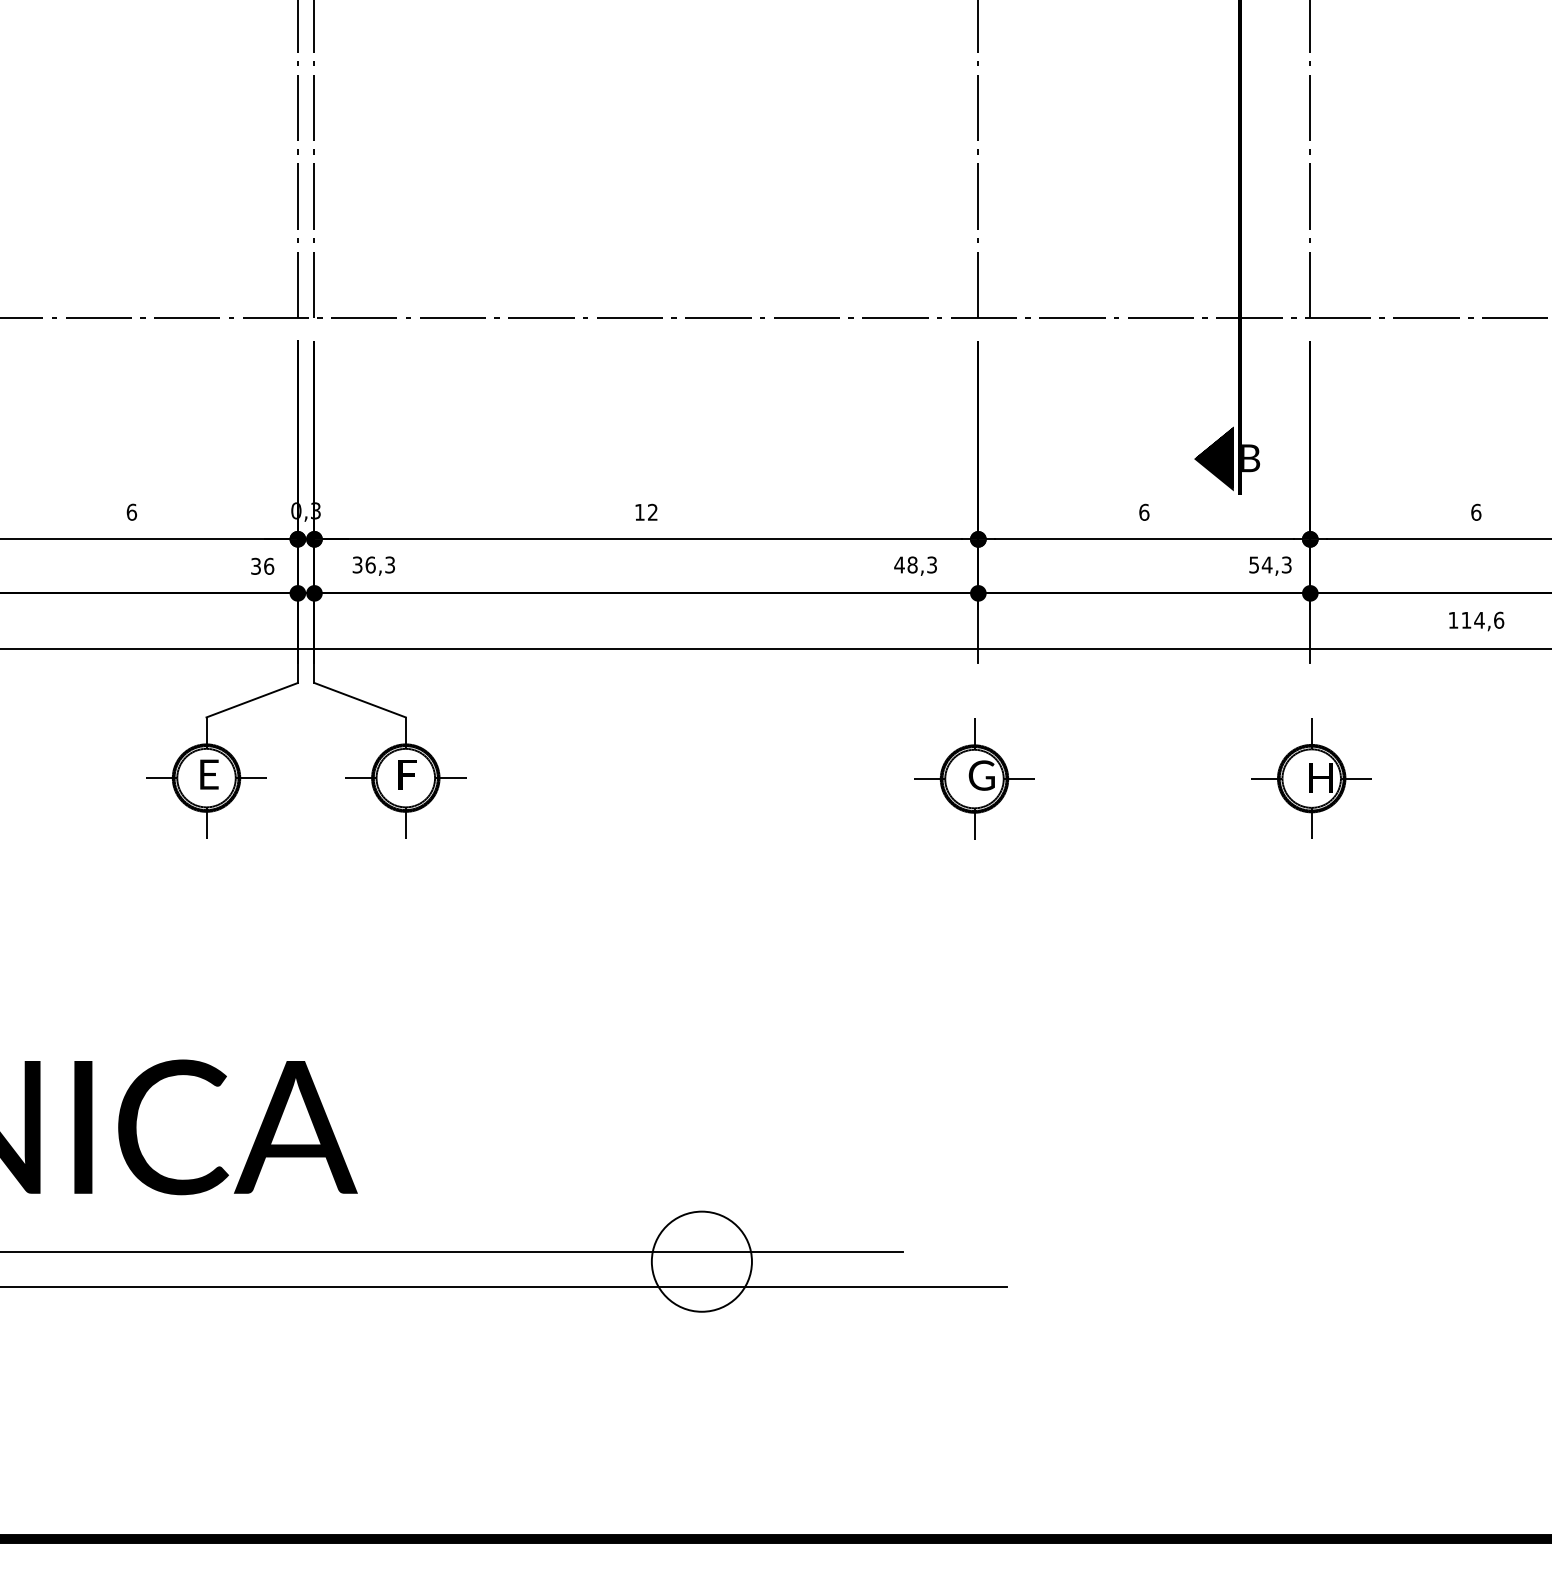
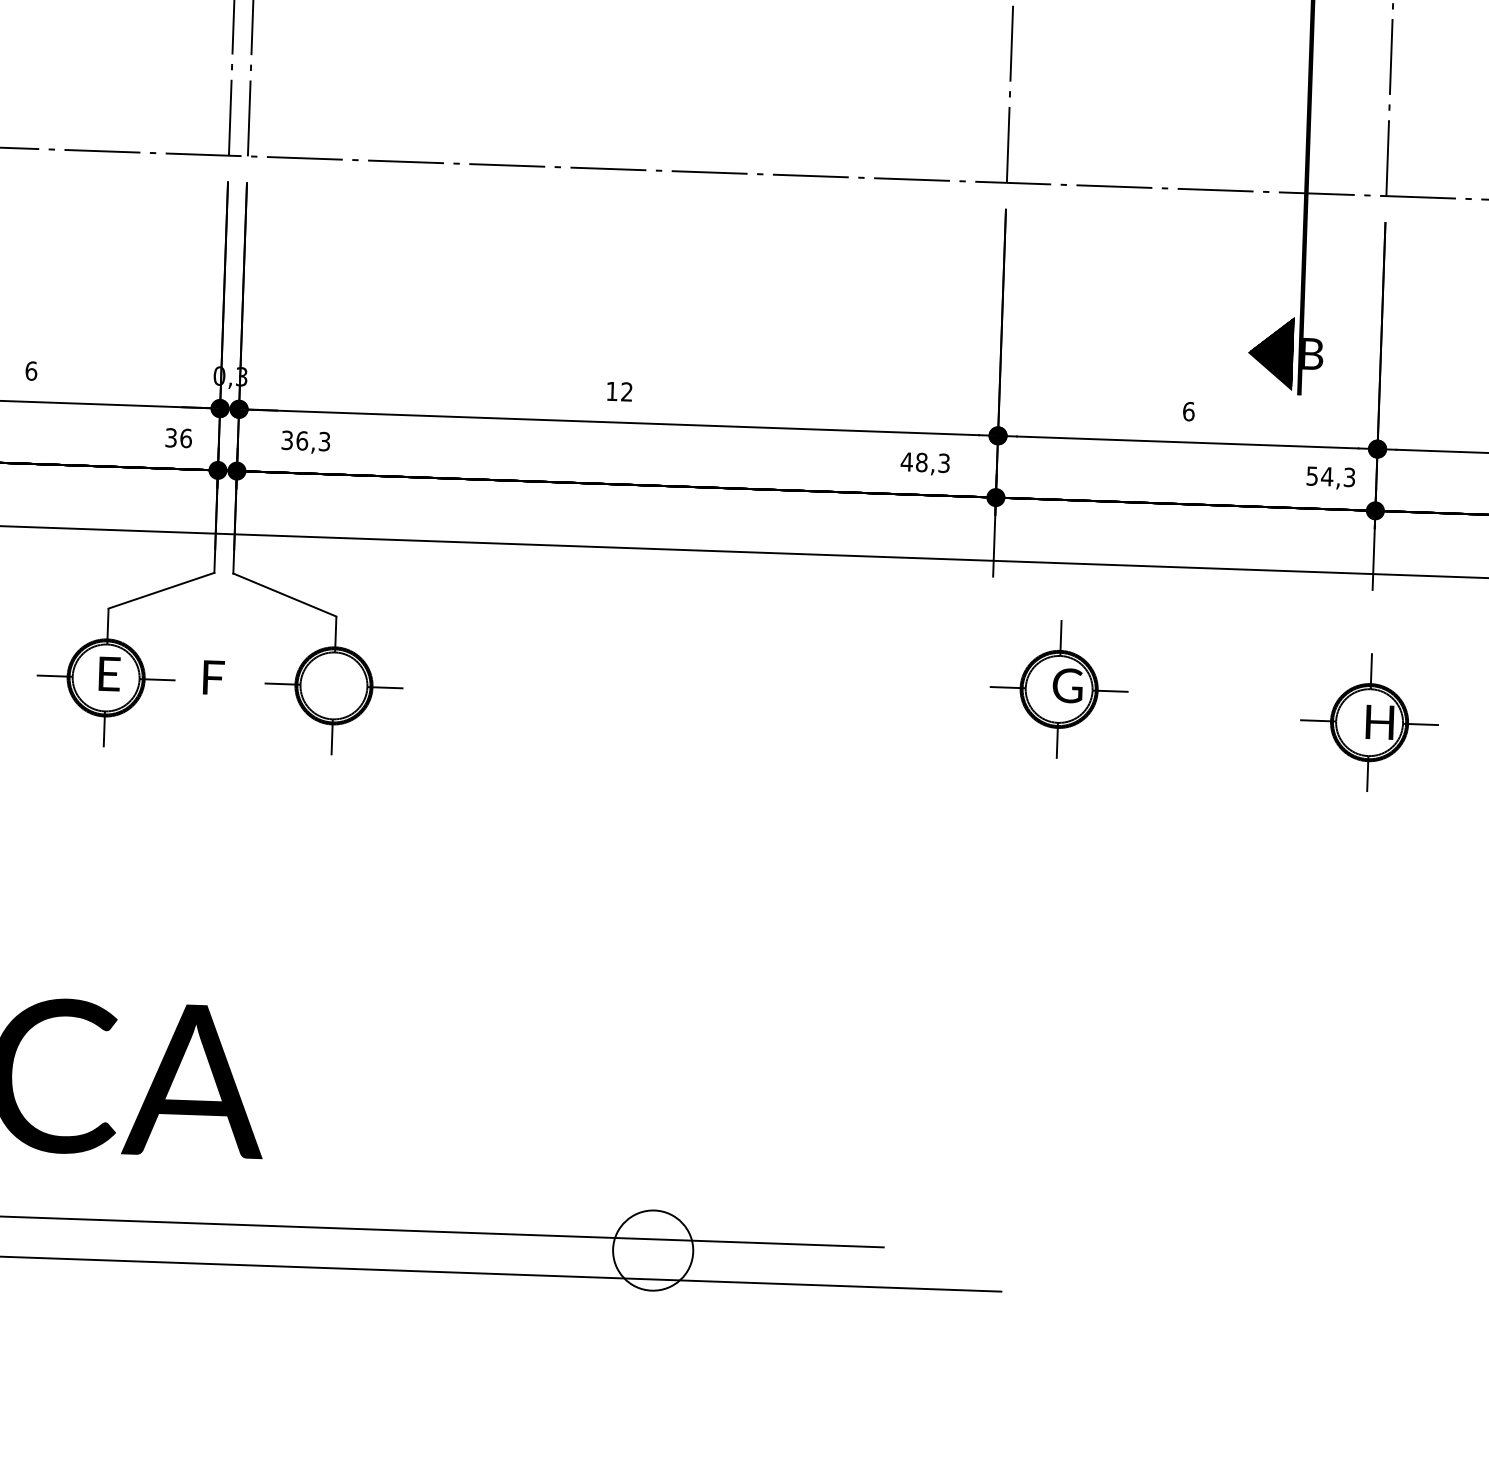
text: (407, 774) -> (213, 677), moved
part: (974, 778) -> (1059, 688), moved
circle: (701, 1261) -> (652, 1250), size x0.7

